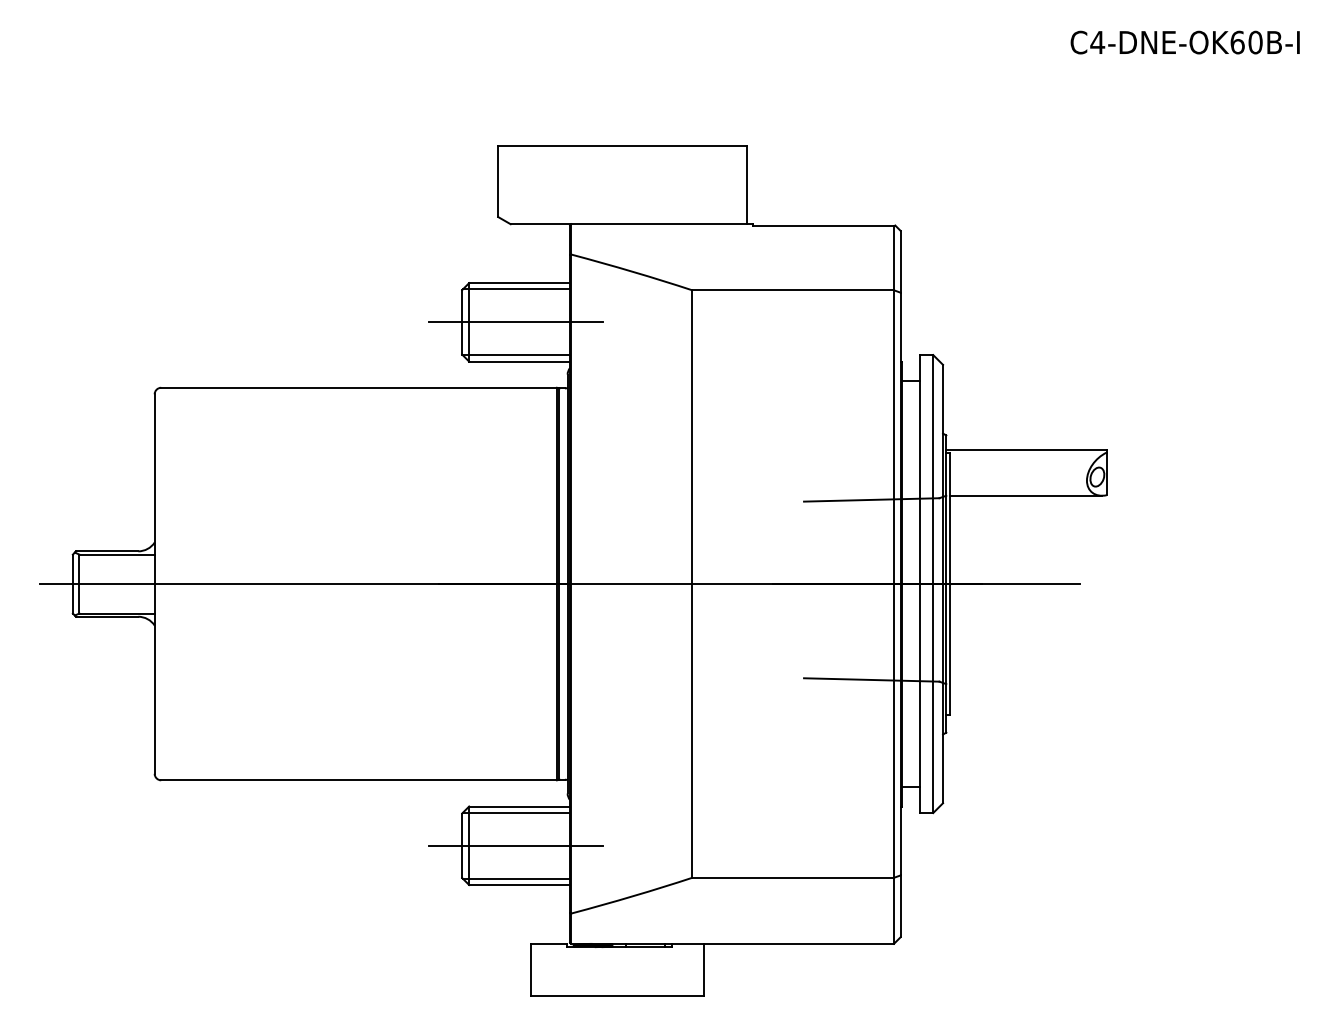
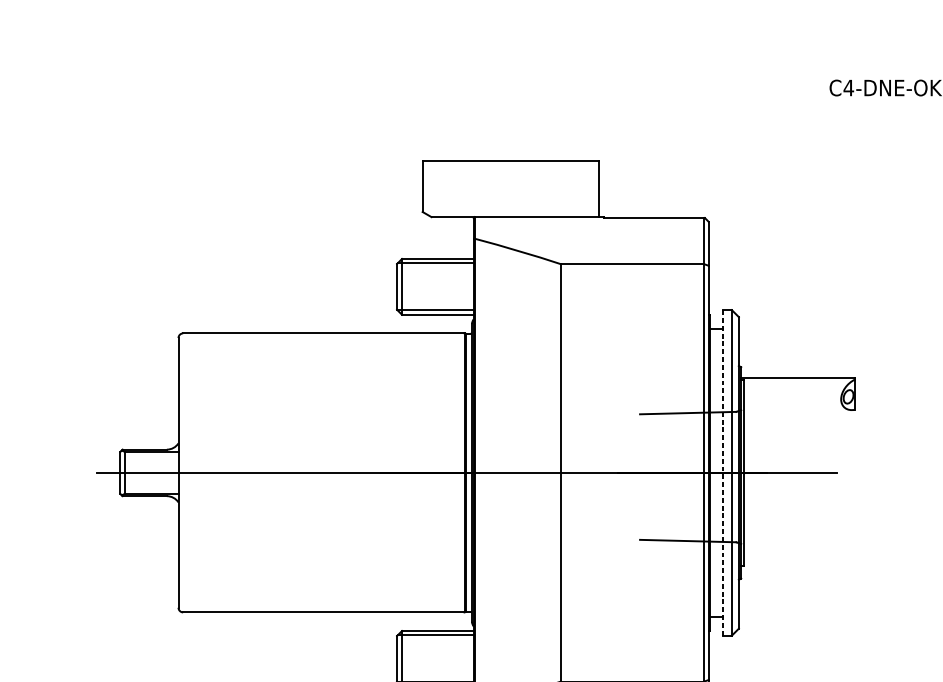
line: (515, 322) -> (434, 286), removed
line: (1025, 495) -> (797, 409), removed
line: (920, 584) -> (722, 473), solid -> dashed
line: (515, 845) -> (434, 658), removed

